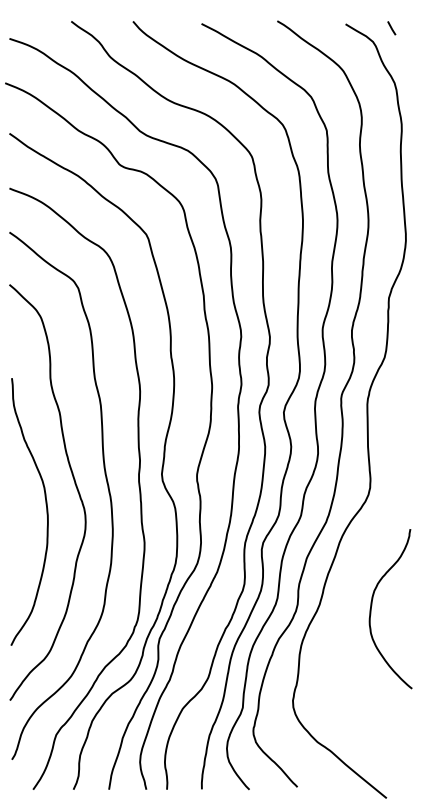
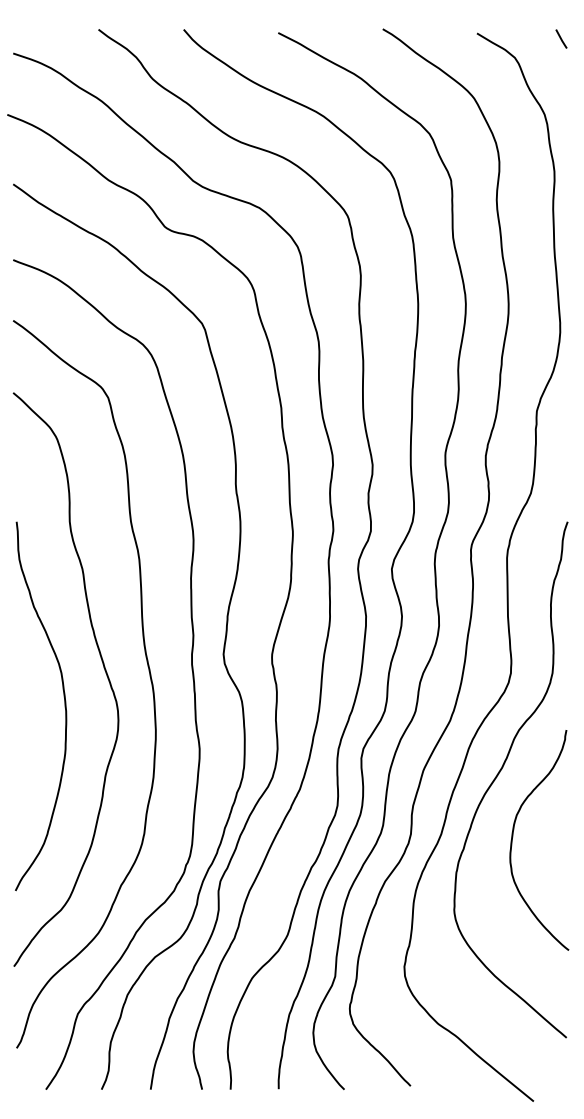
line: (391, 28) -> (561, 39), moved
curve: (361, 562) -> (498, 776), added

